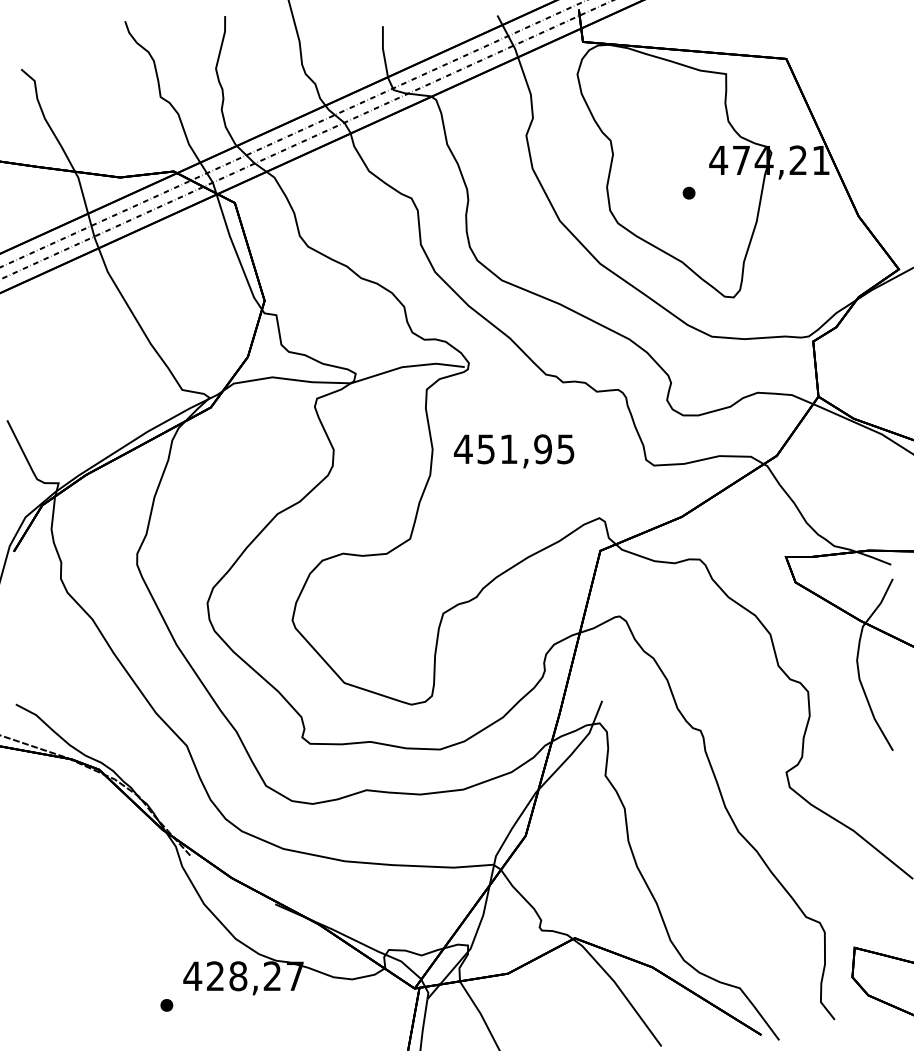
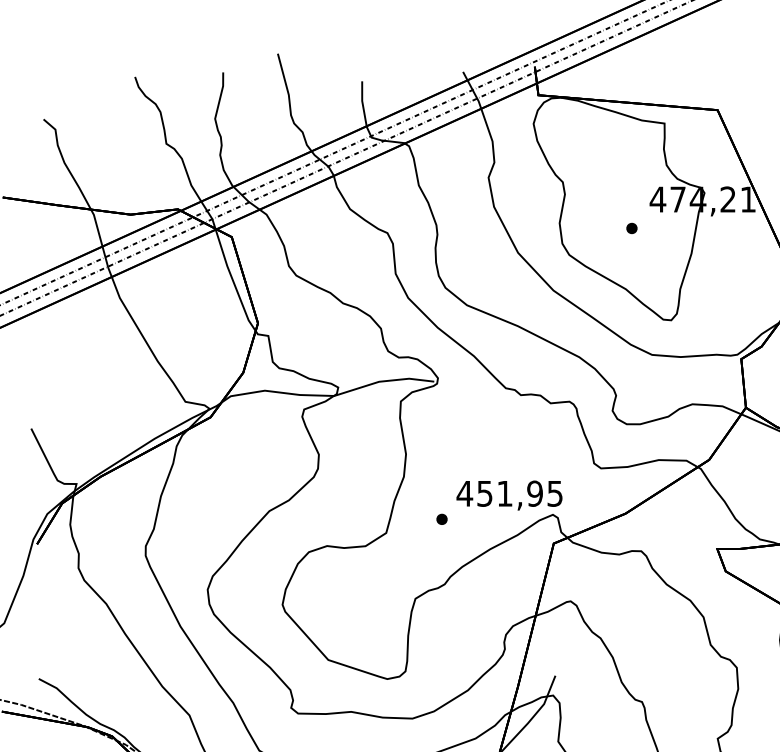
text: (514, 451) -> (509, 495), moved
part: (473, 523) -> (442, 519), added

